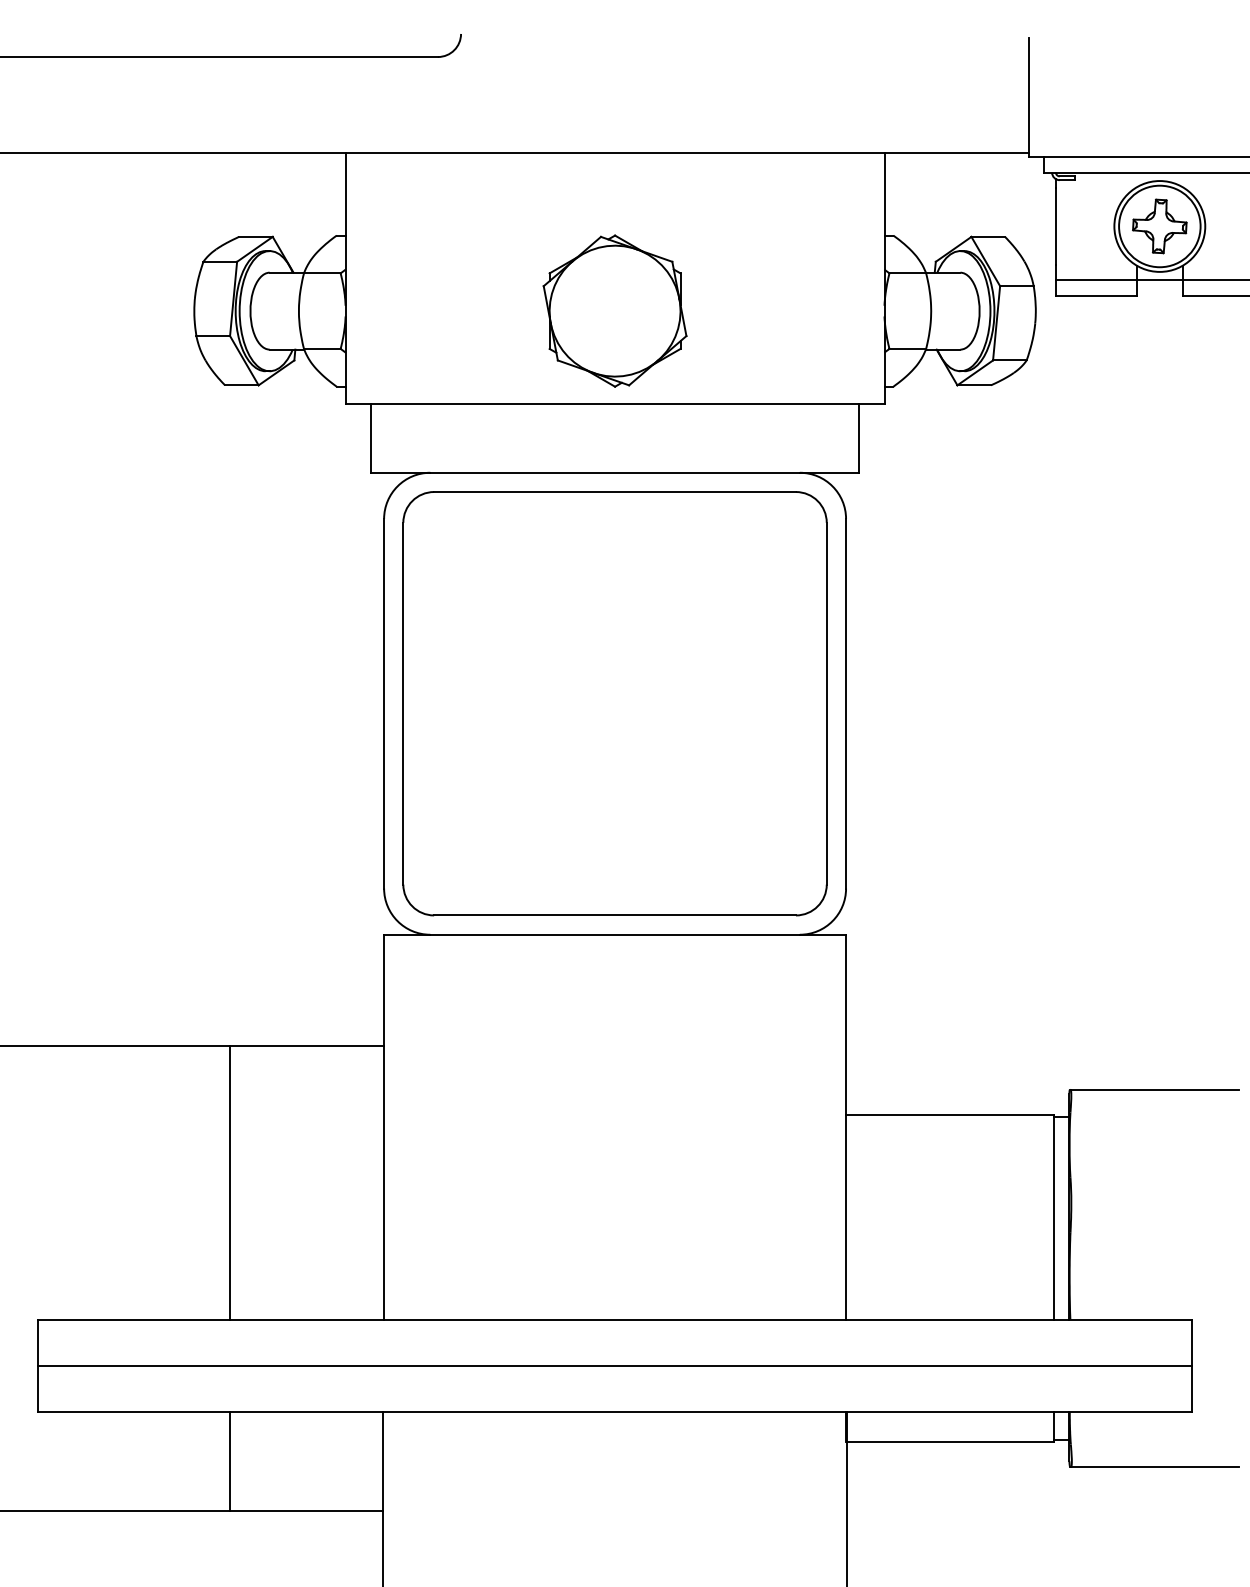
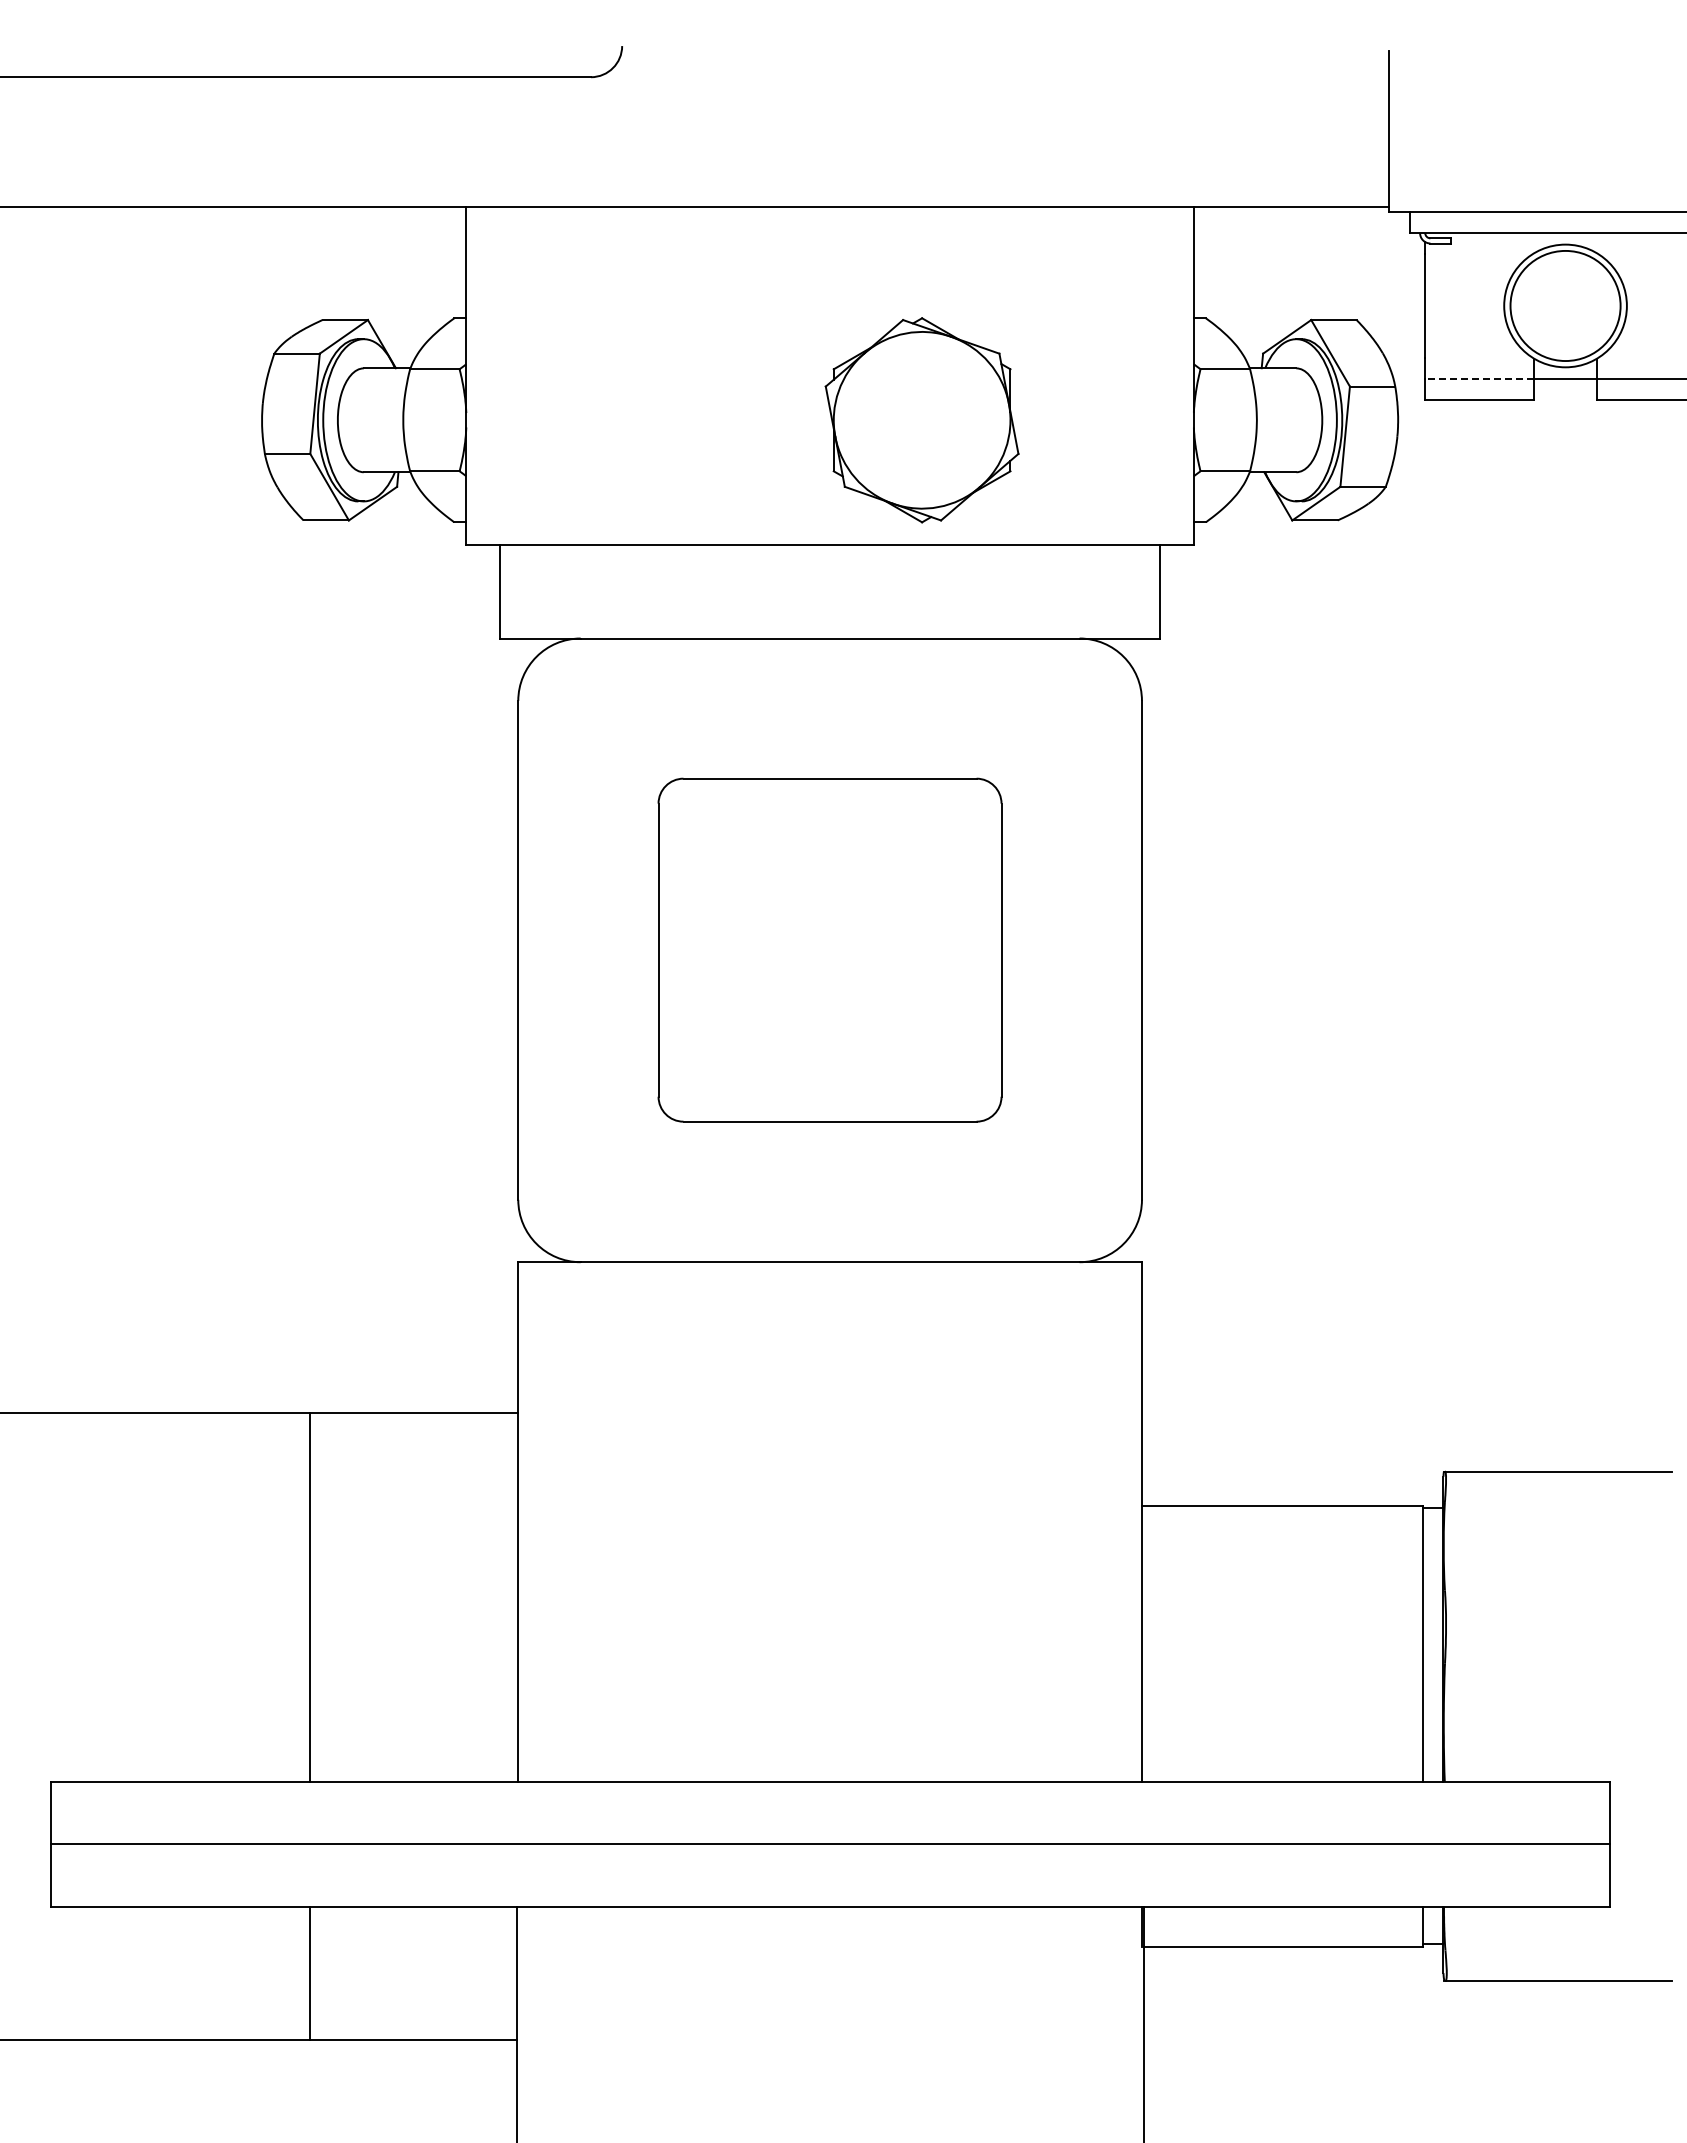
part: (1159, 226) -> (1565, 305), removed
line: (1096, 280) -> (1479, 378), solid -> dashed
part: (614, 311) -> (921, 420), moved
part: (614, 703) -> (829, 949), size x0.6

